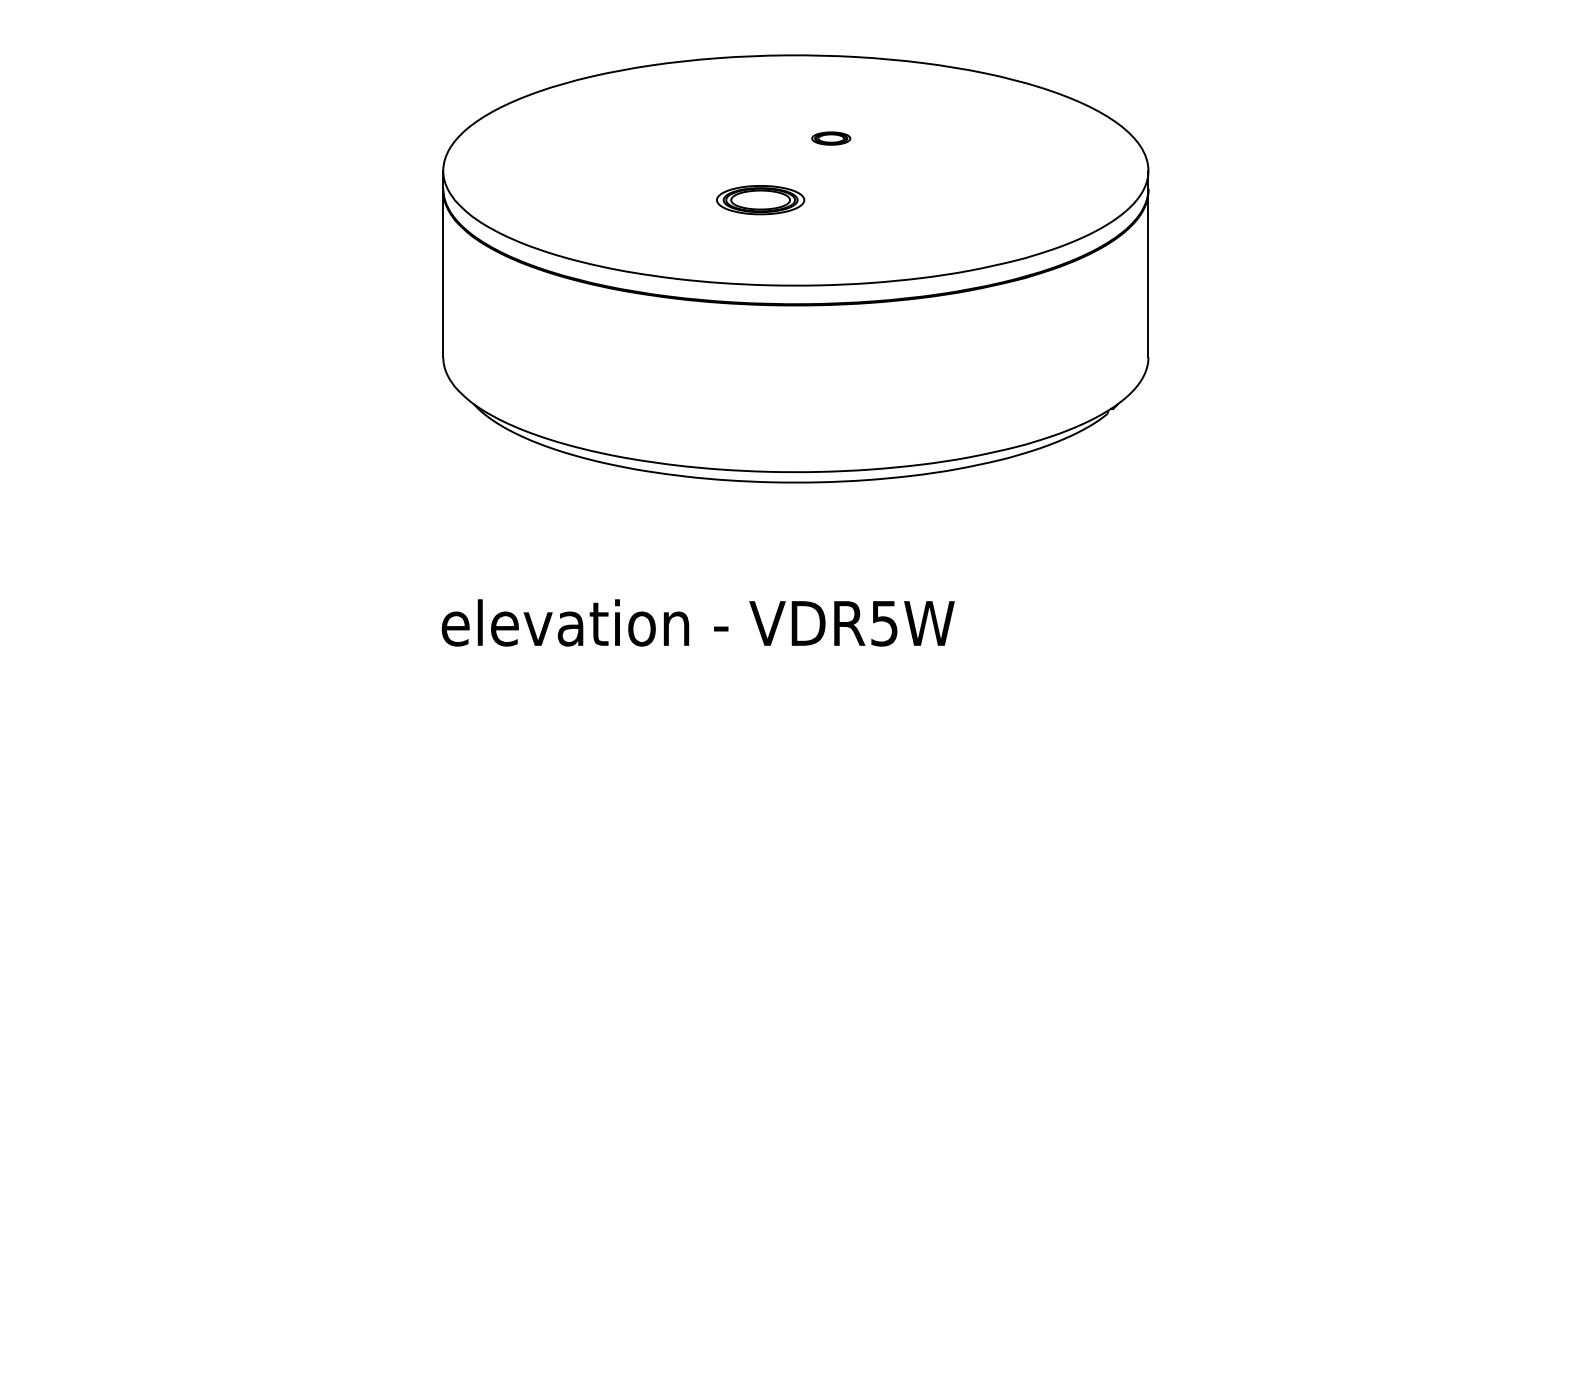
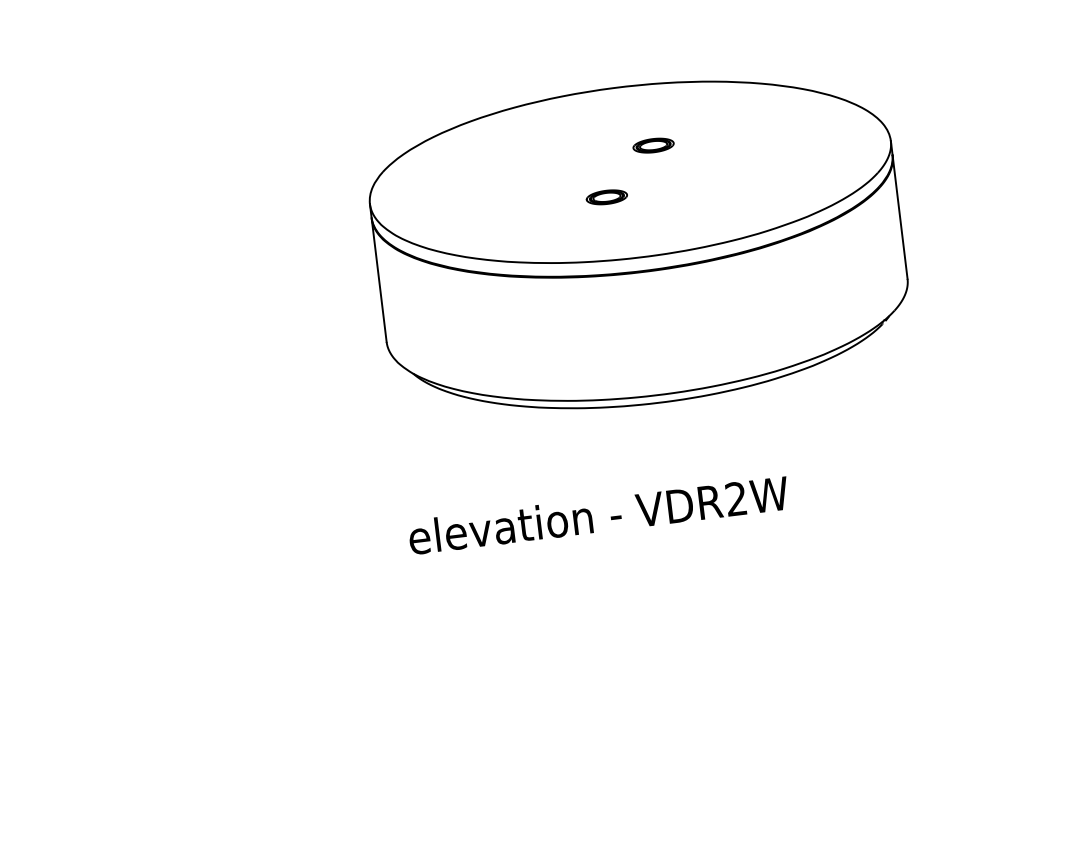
part: (831, 138) -> (653, 145), size x1.43
part: (760, 199) -> (606, 196), size x0.62
text: (884, 623) -> (736, 499), VDR5W -> VDR2W

